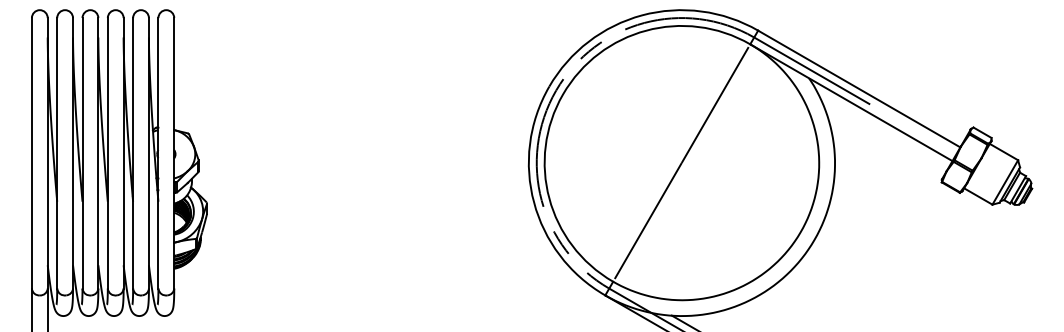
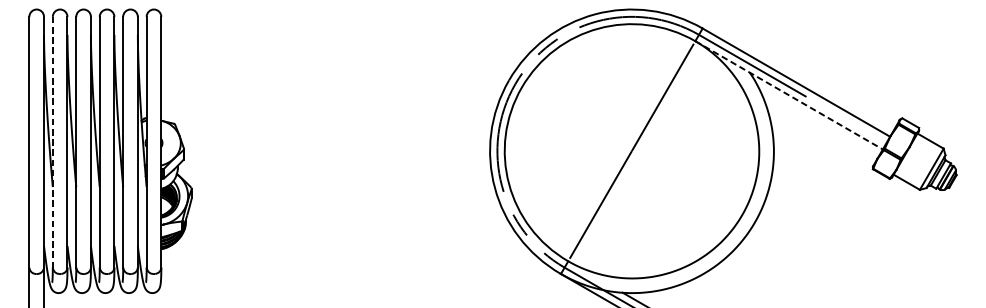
line: (851, 102) -> (789, 95), solid -> dashed
line: (57, 153) -> (53, 142), solid -> dashed

